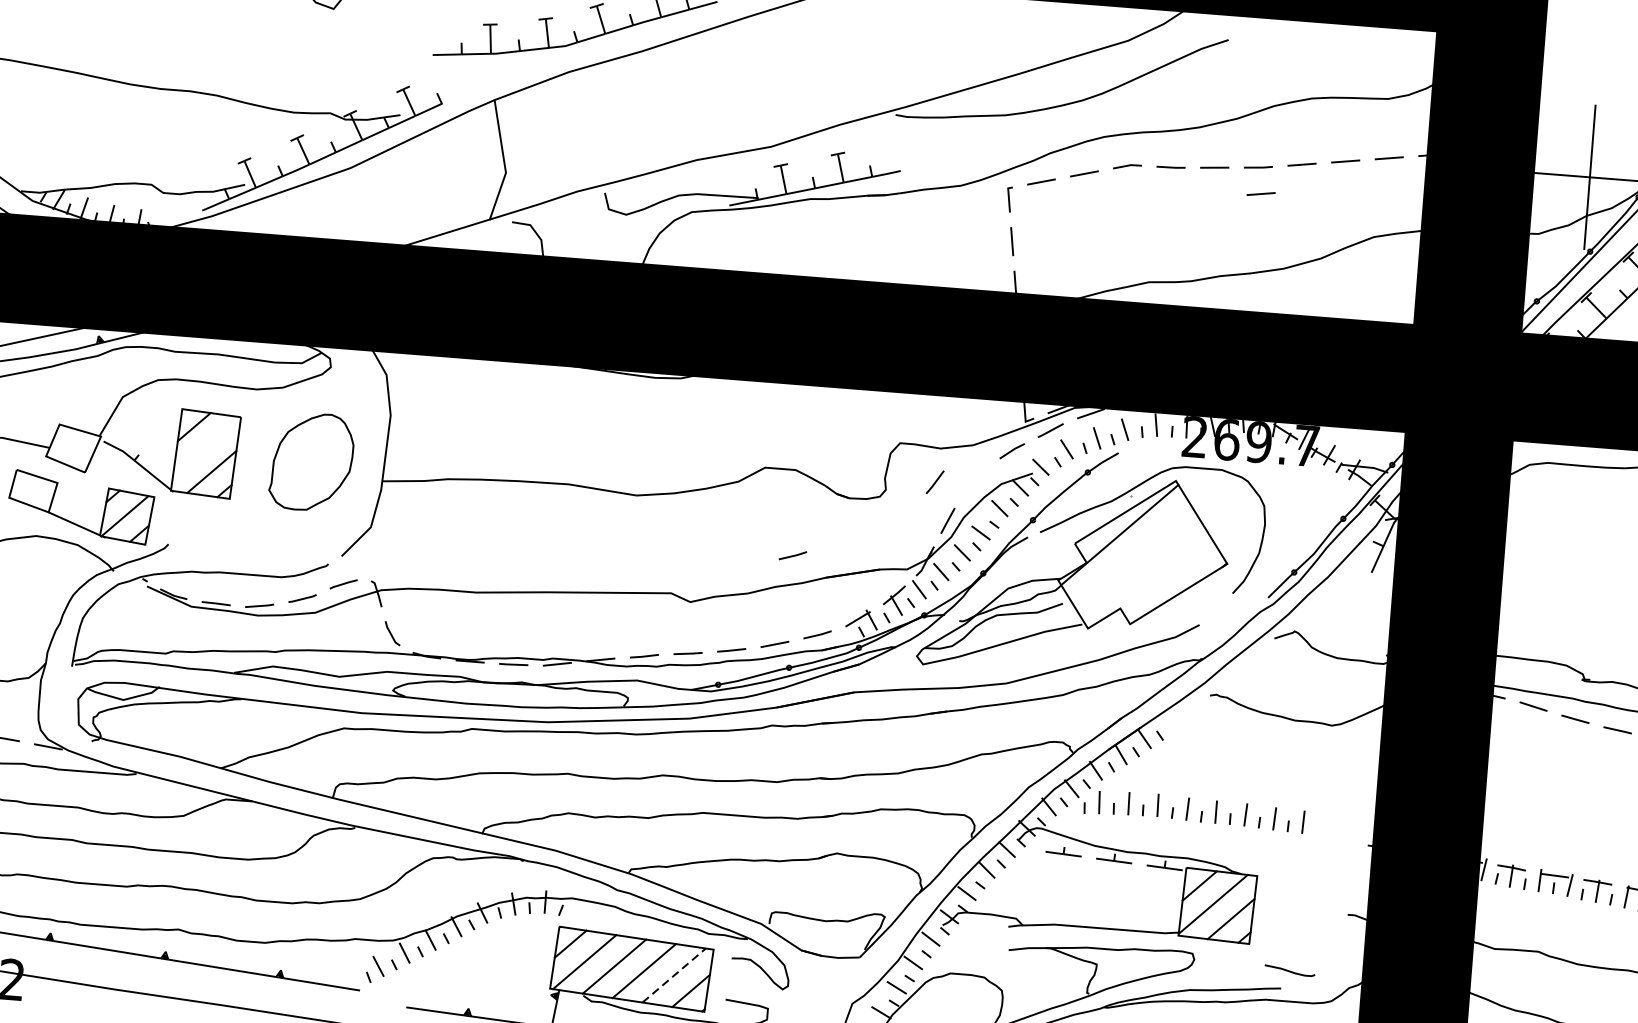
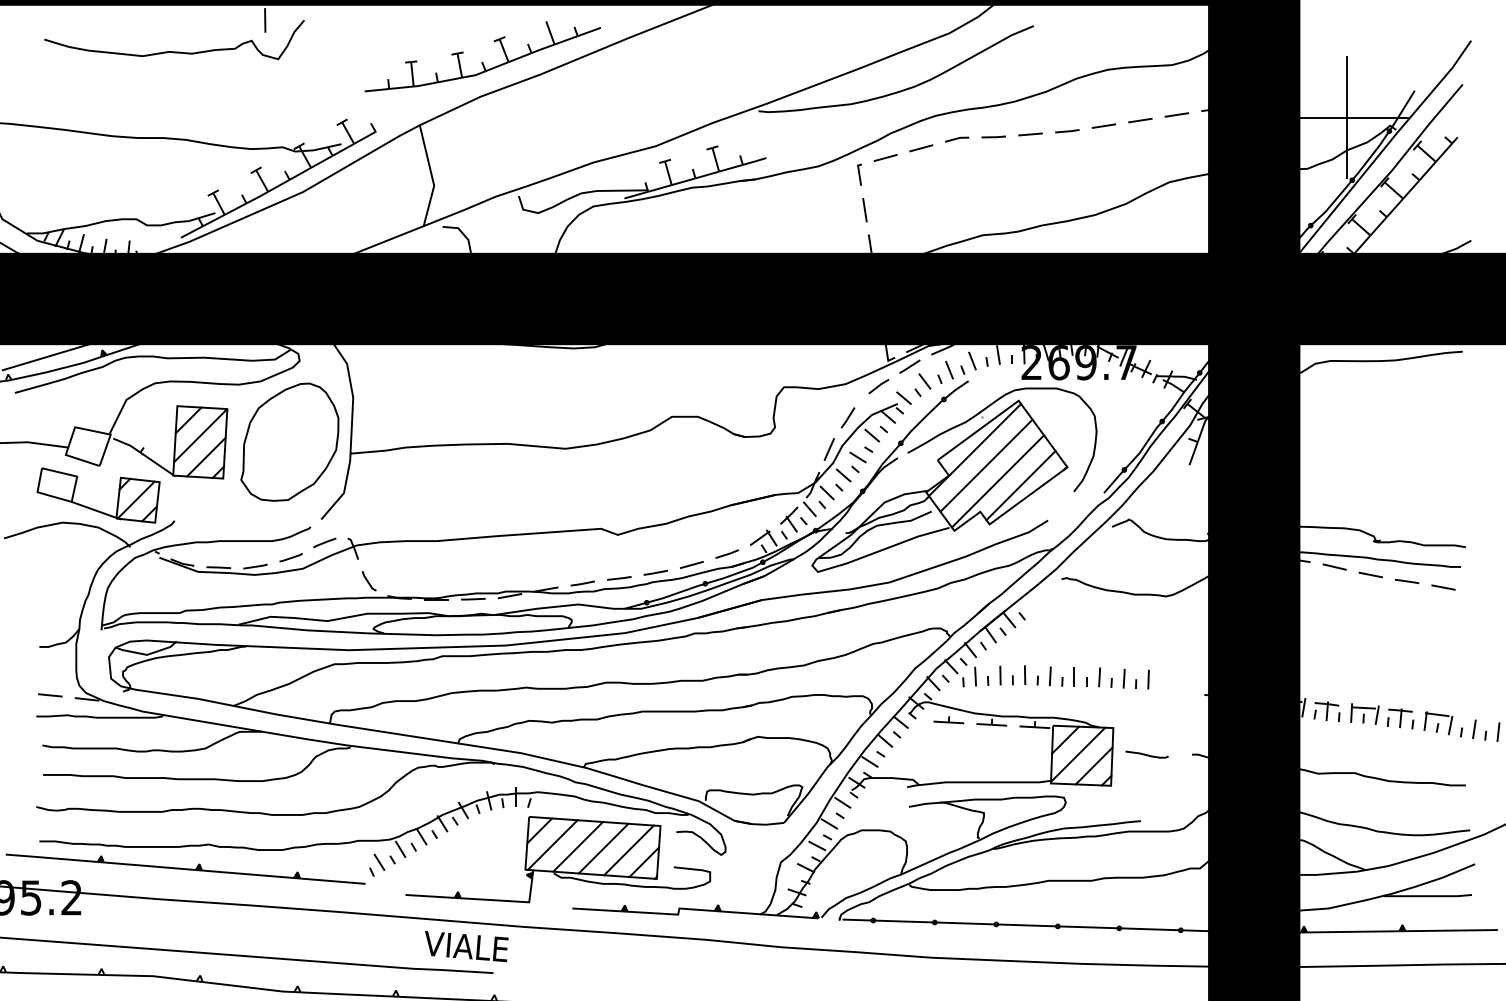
line: (1261, 193) -> (1071, 153), removed
line: (206, 445) -> (200, 435), added
part: (311, 461) -> (289, 441), size x1.43
line: (934, 481) -> (847, 417), moved
line: (792, 554) -> (700, 488), removed
line: (1131, 554) -> (986, 465), added
line: (1143, 574) -> (997, 481), added
line: (1170, 581) -> (1020, 485), added
curve: (1289, 970) -> (1146, 754), moved
line: (674, 975) -> (629, 850), dashed -> solid

